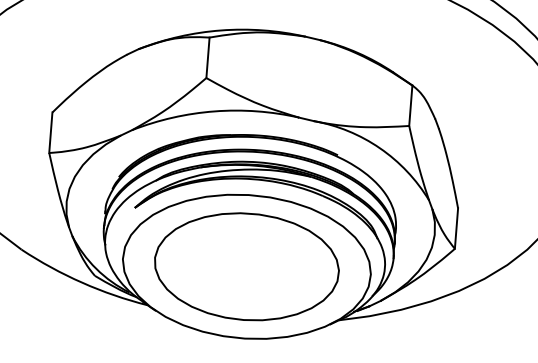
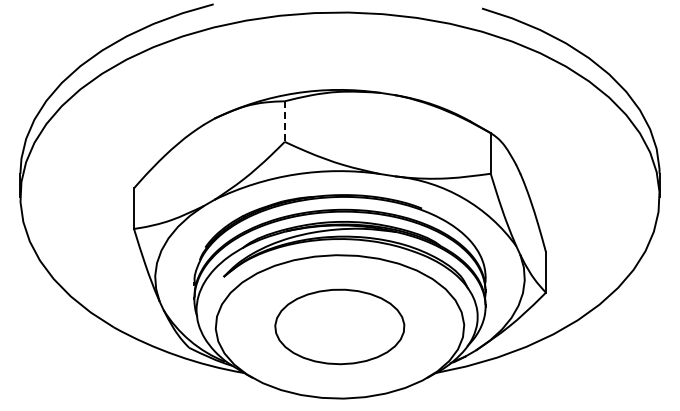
line: (207, 58) -> (284, 122), solid -> dashed
part: (246, 266) -> (339, 326), size x0.7

